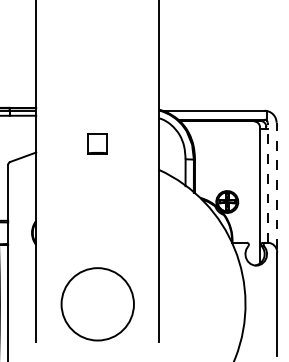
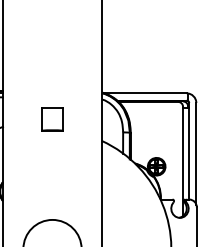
part: (97, 143) -> (52, 119), size x1.43
line: (267, 182) -> (189, 151), dashed -> solid
line: (276, 185) -> (196, 153), dashed -> solid

